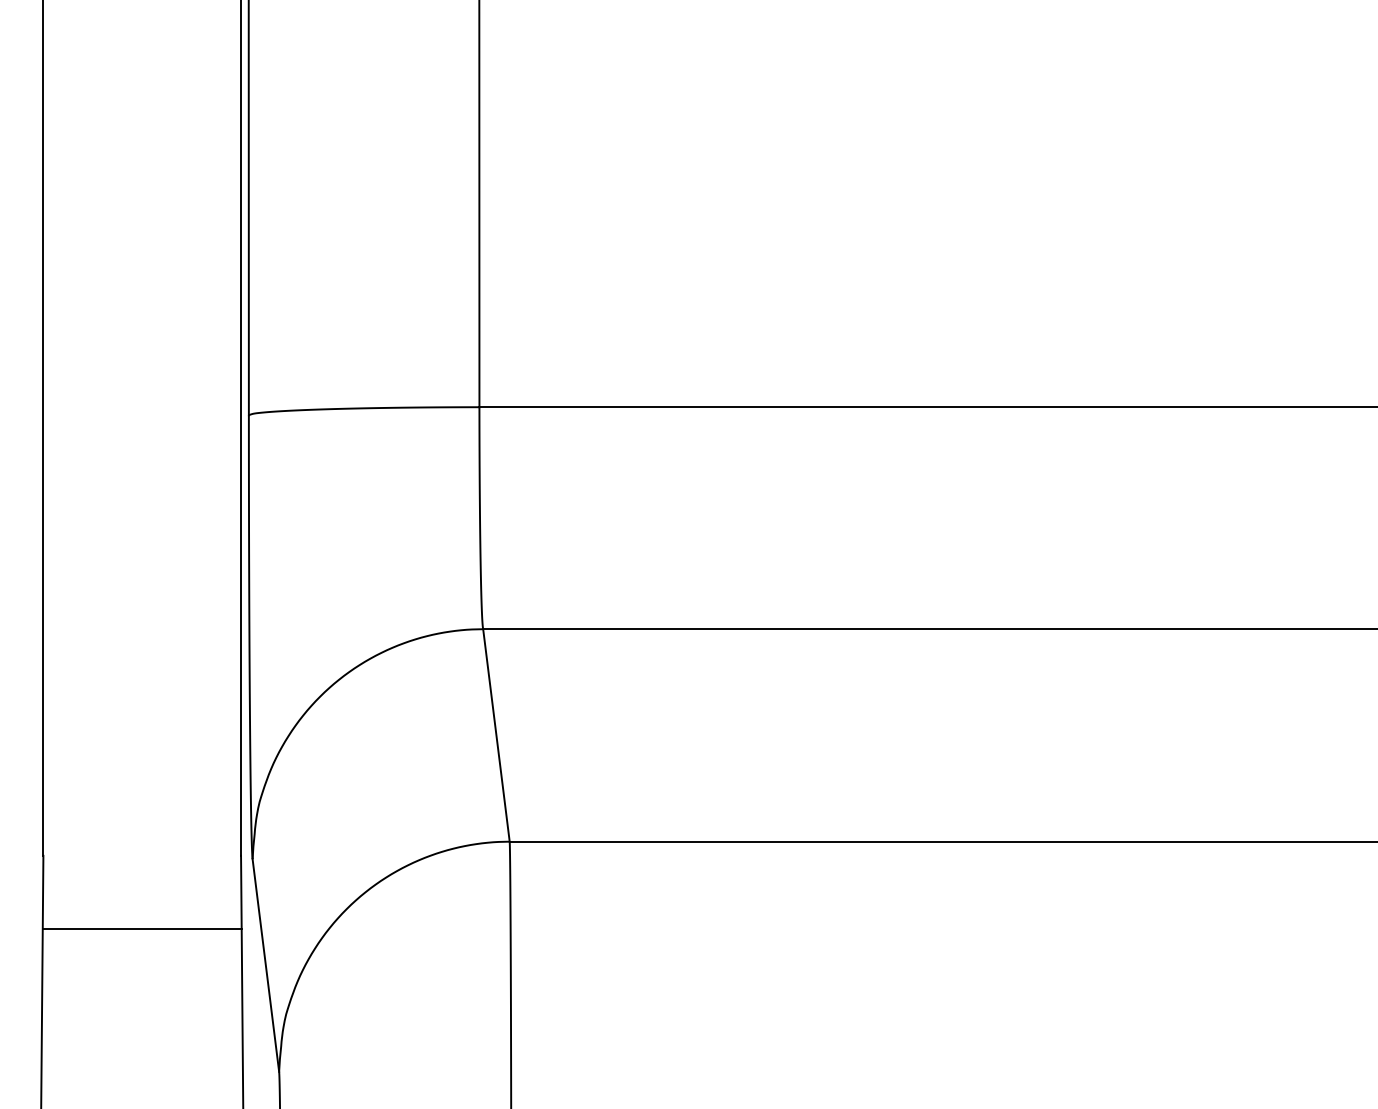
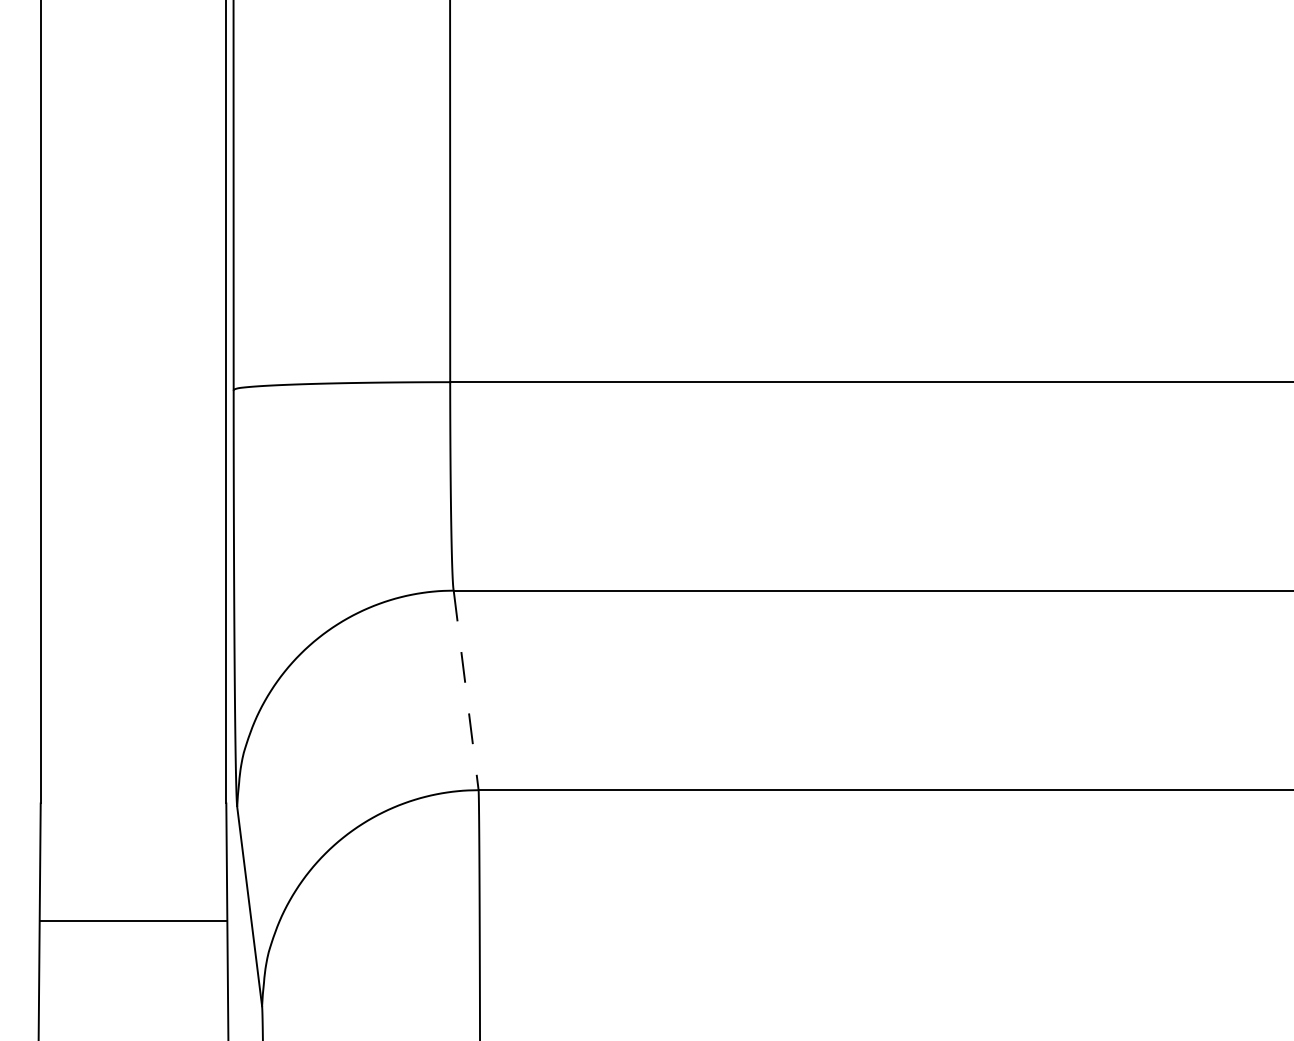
line: (496, 735) -> (466, 690), solid -> dashed
line: (141, 928) -> (132, 920), moved

